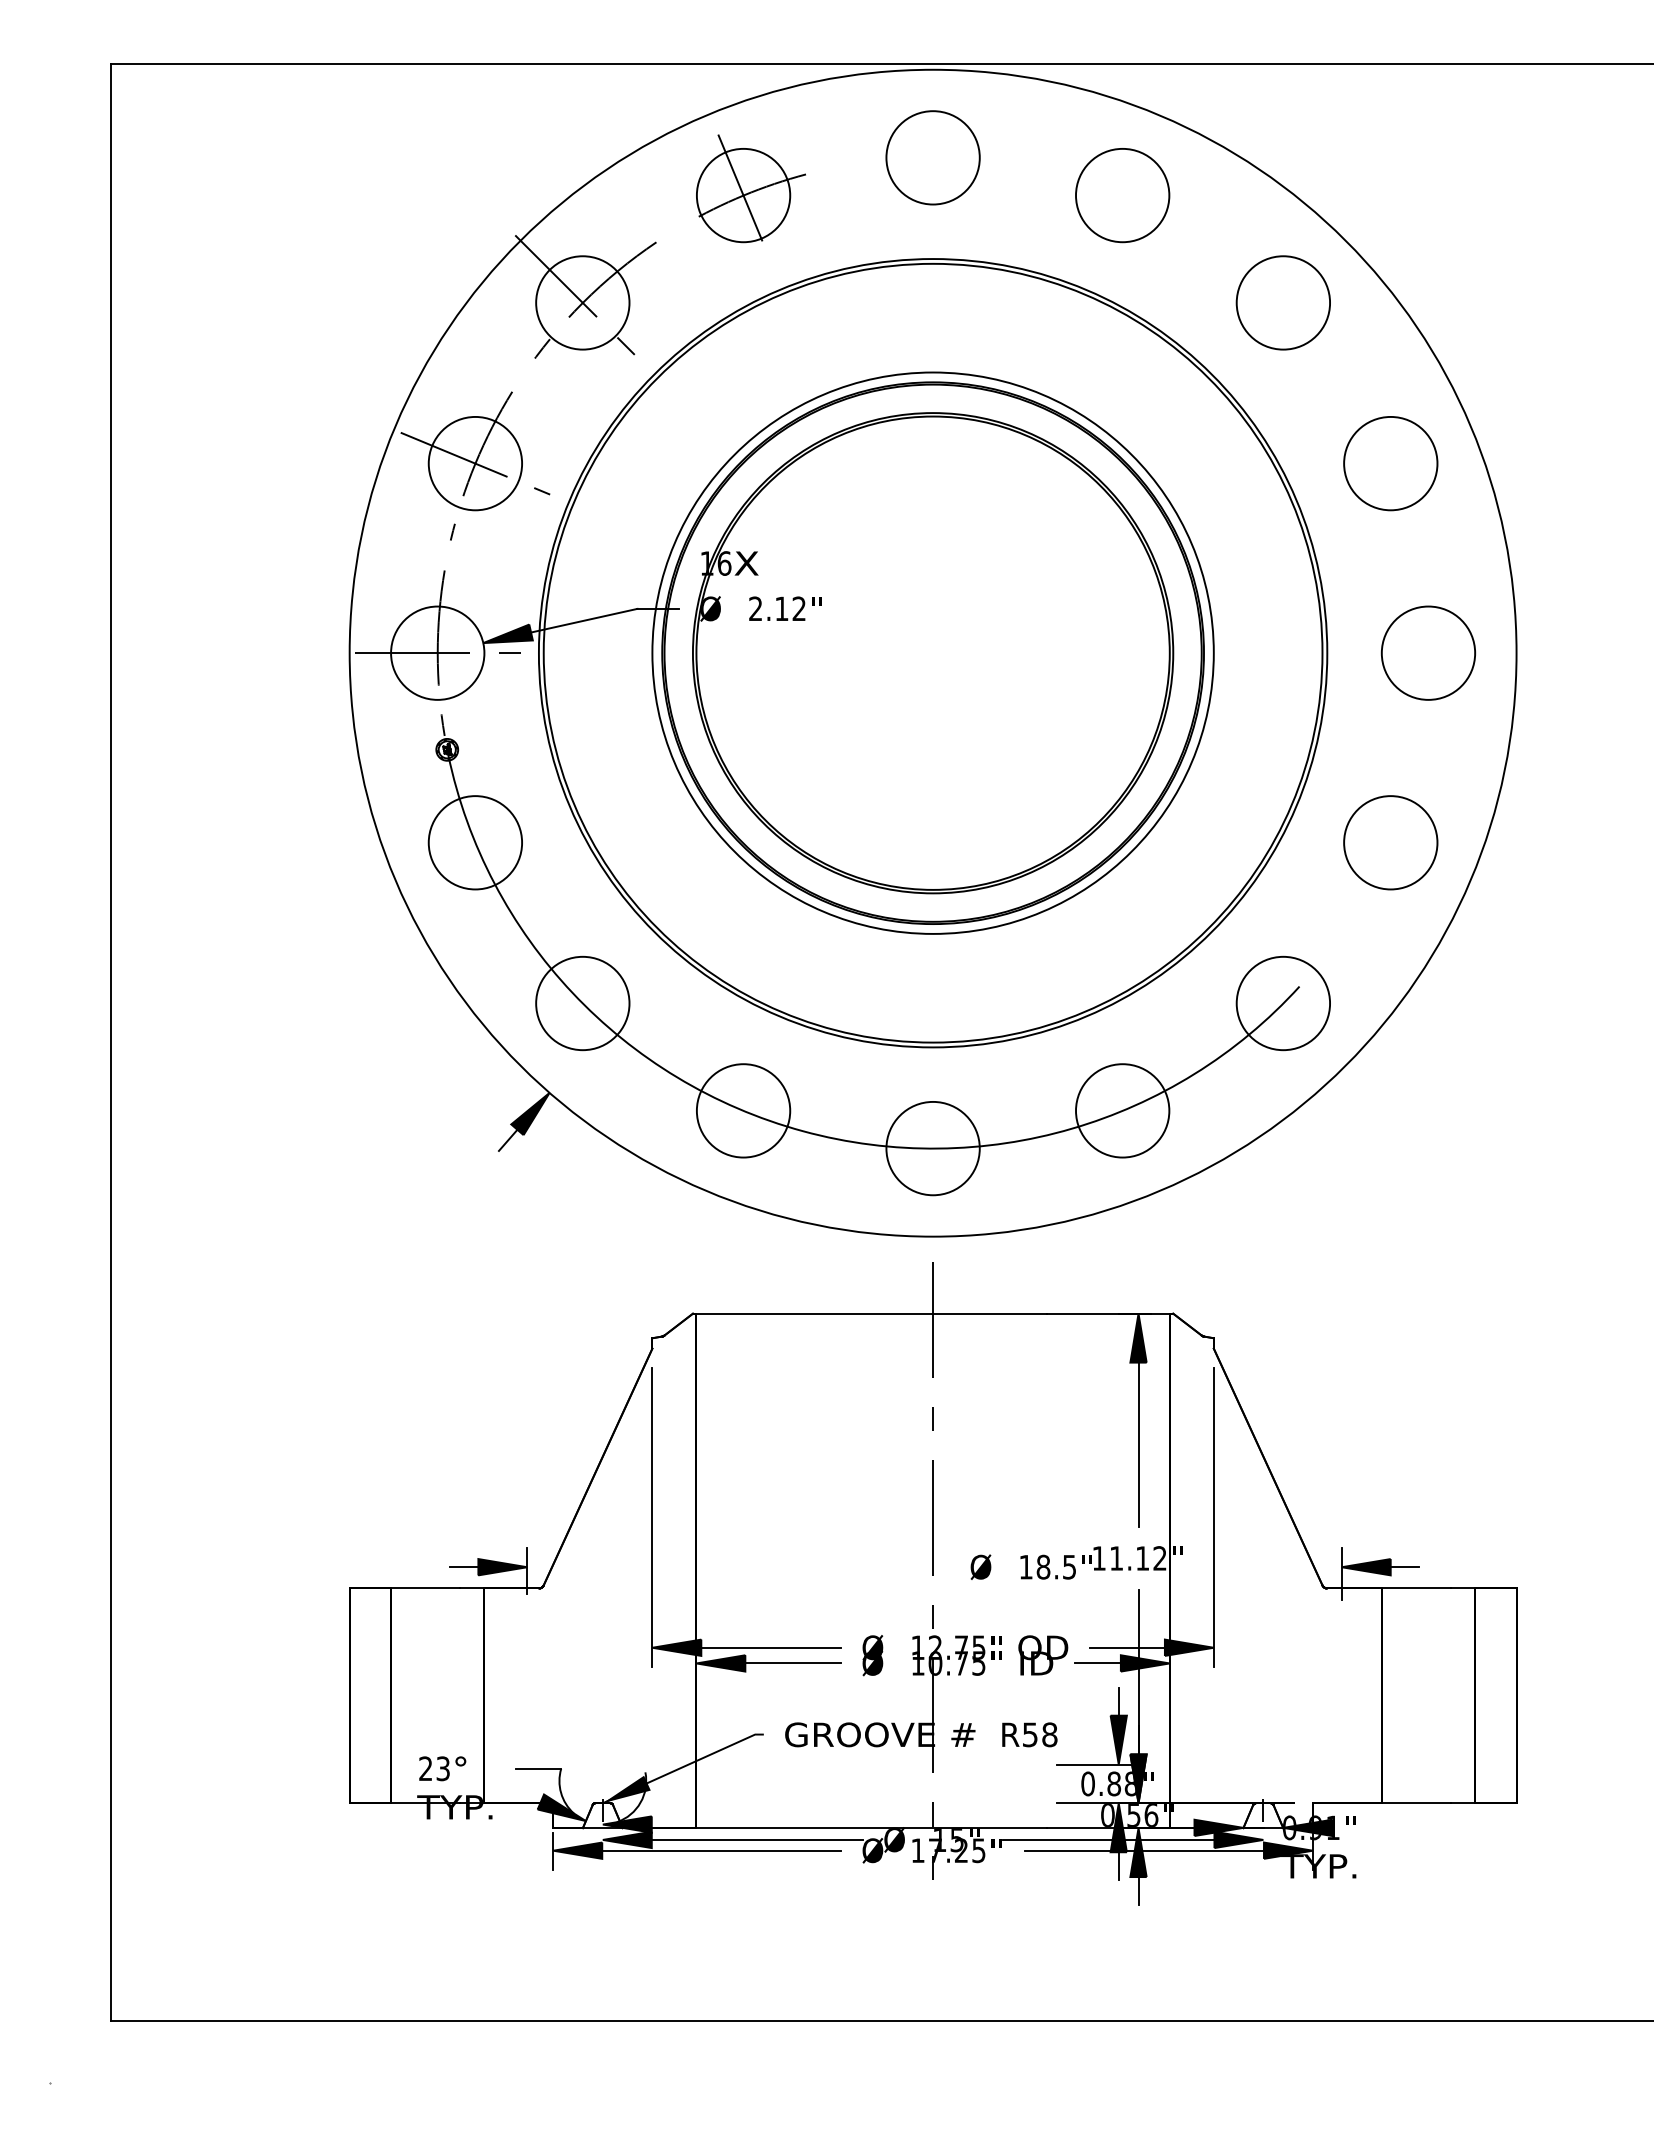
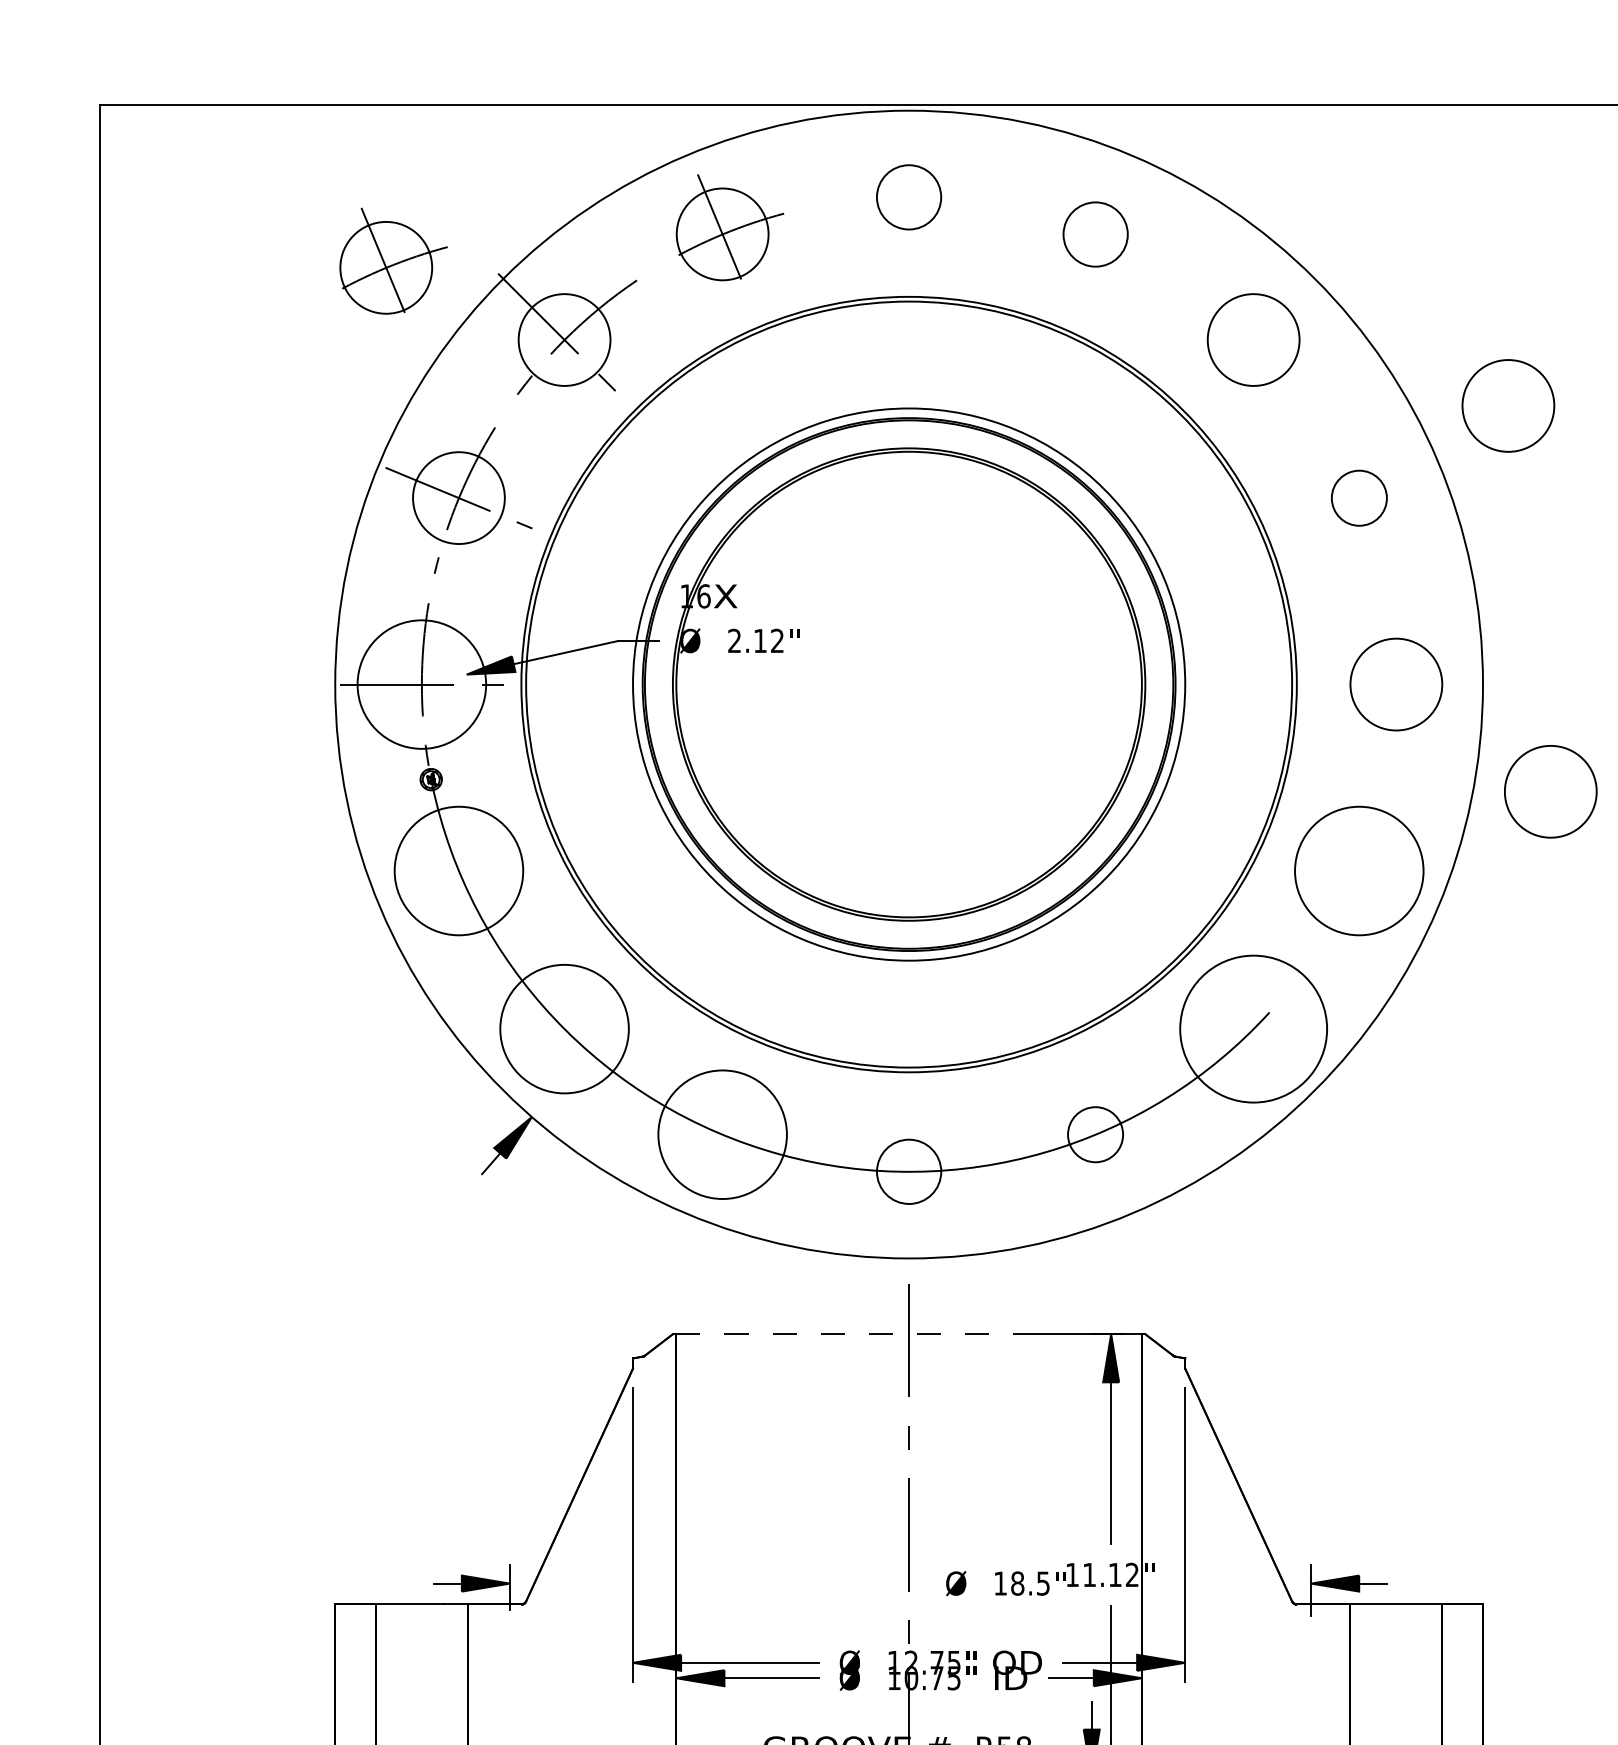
circle: (932, 157) -> (908, 196), size x0.7
circle: (1122, 195) -> (1095, 234), size x0.7
part: (408, 222) -> (393, 260), added
circle: (1541, 369) -> (1507, 405), added
circle: (1390, 463) -> (1359, 497), size x0.6
circle: (437, 652) -> (421, 683), size x1.4
circle: (1585, 761) -> (1550, 791), added
circle: (475, 842) -> (459, 870), size x1.4
circle: (1390, 842) -> (1359, 870), size x1.4
circle: (582, 1003) -> (564, 1029), size x1.4
circle: (1283, 1003) -> (1253, 1029), size x1.6
circle: (743, 1110) -> (722, 1134), size x1.4
circle: (1122, 1110) -> (1095, 1134), size x0.6
circle: (932, 1148) -> (908, 1171), size x0.7
line: (872, 1313) -> (849, 1334), solid -> dashed

